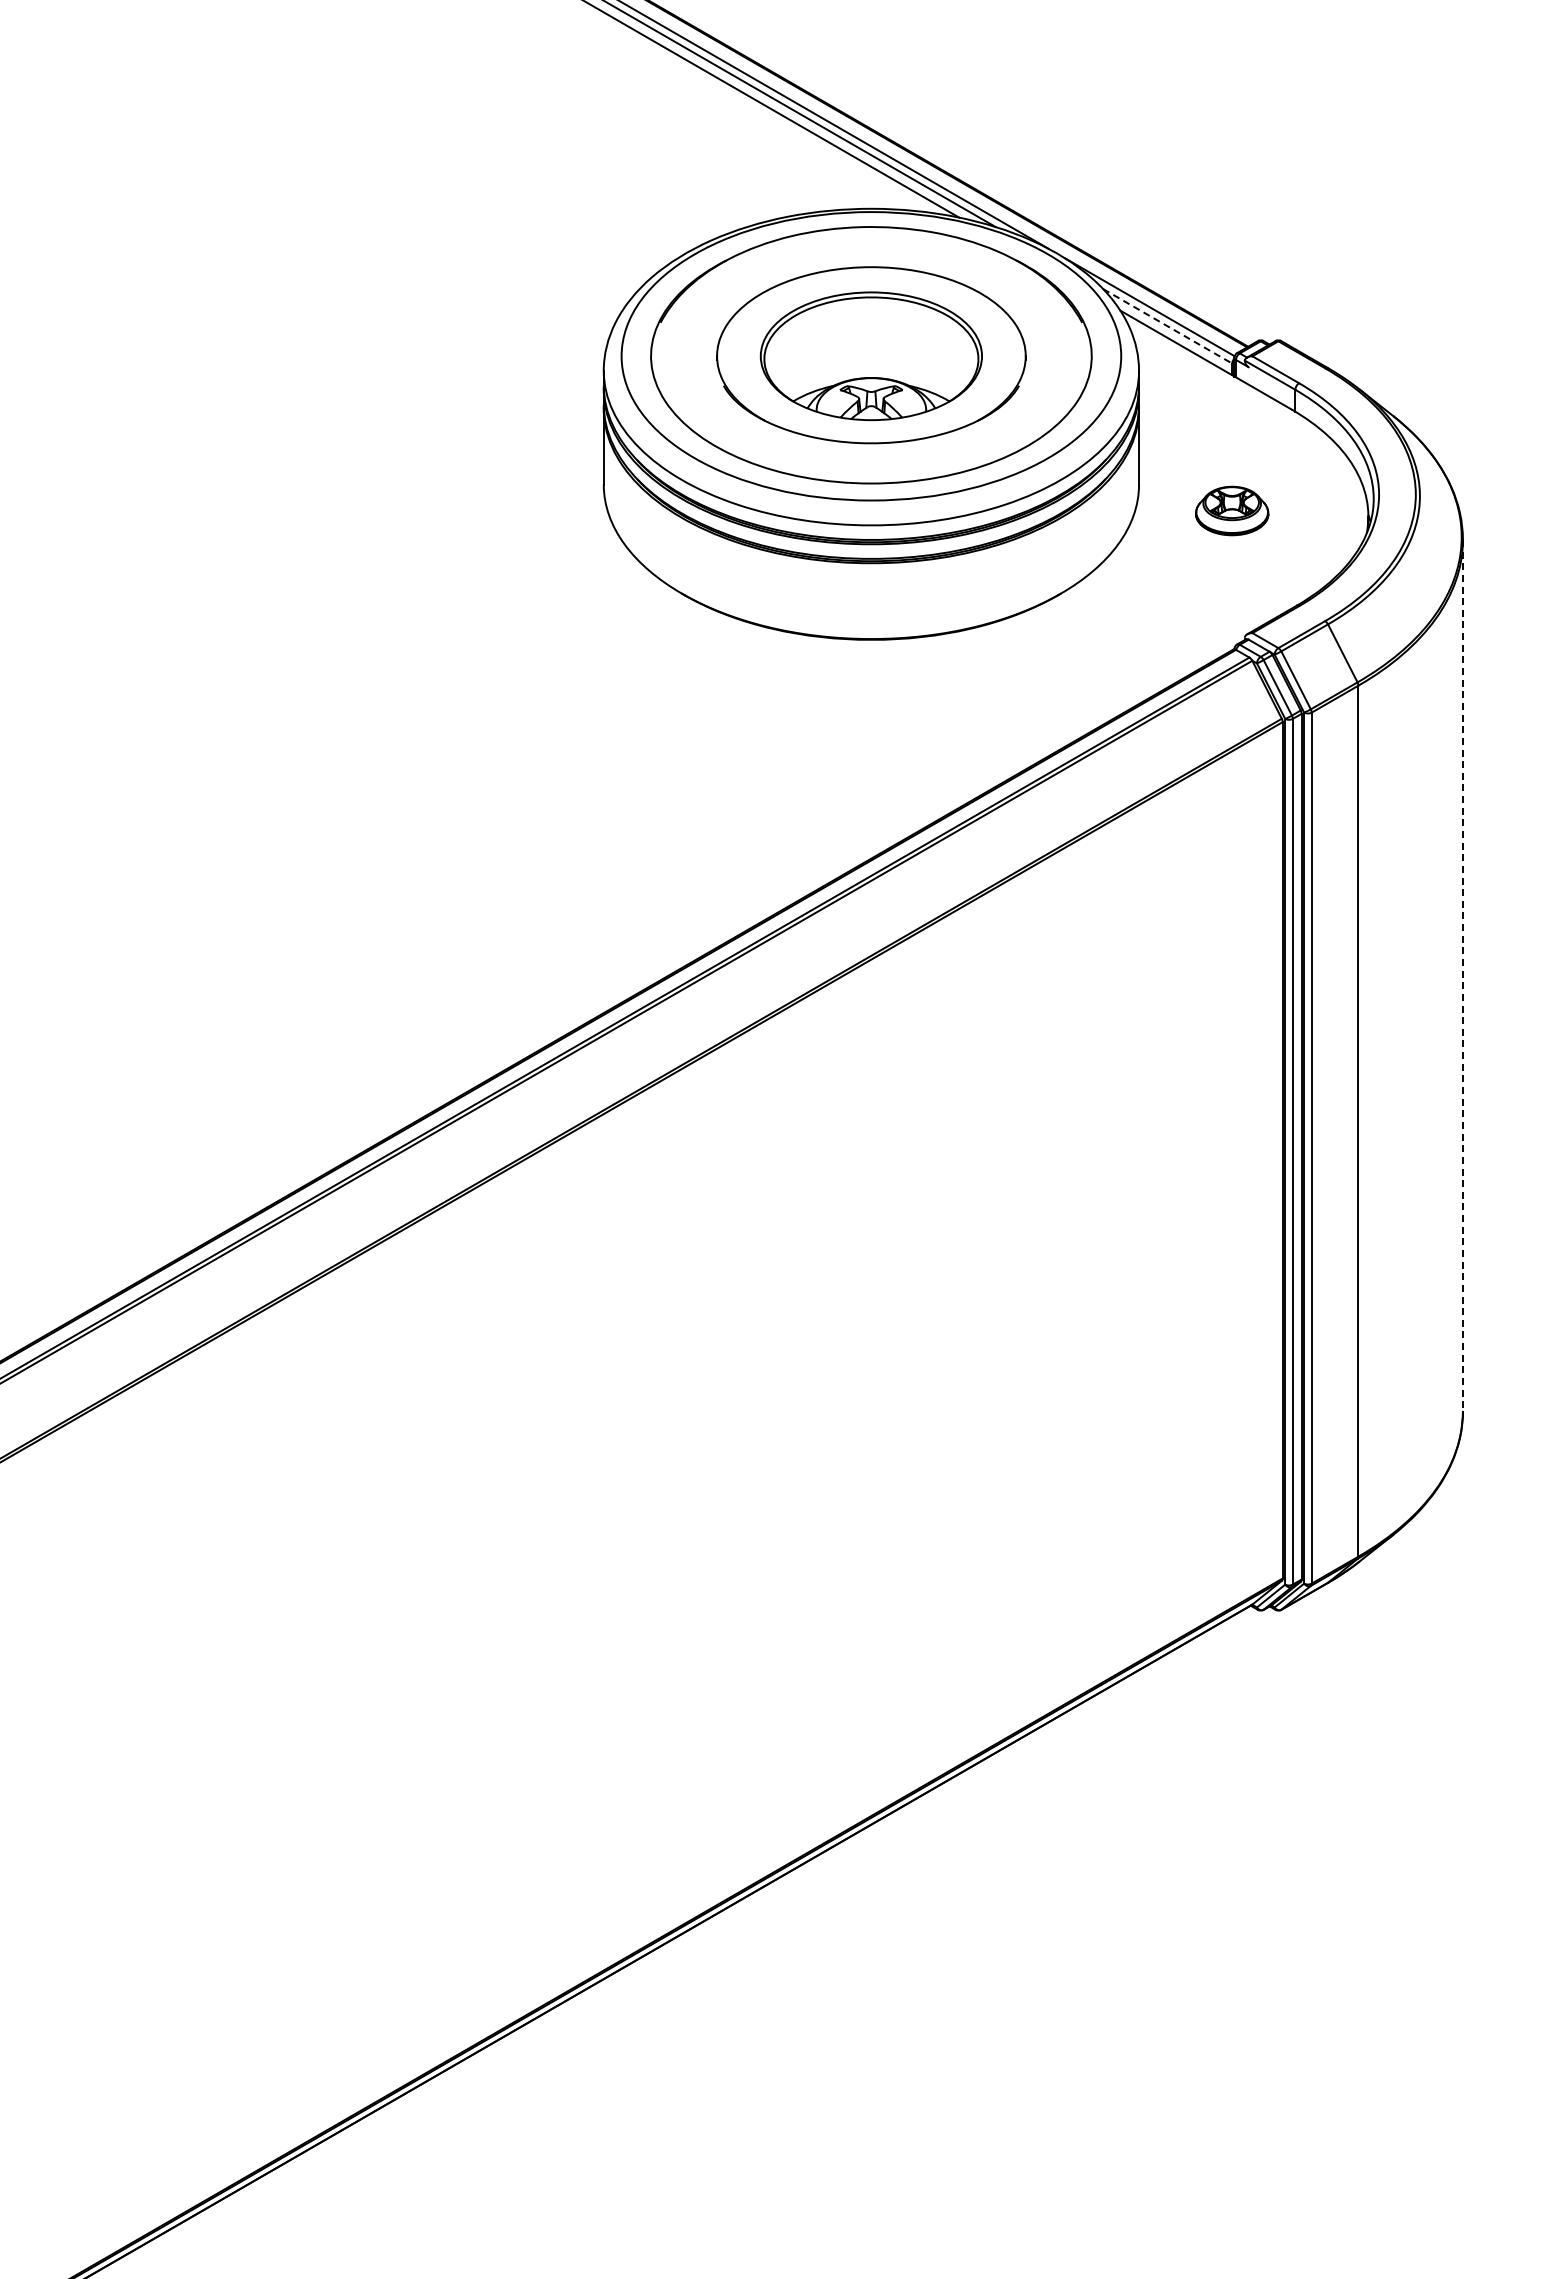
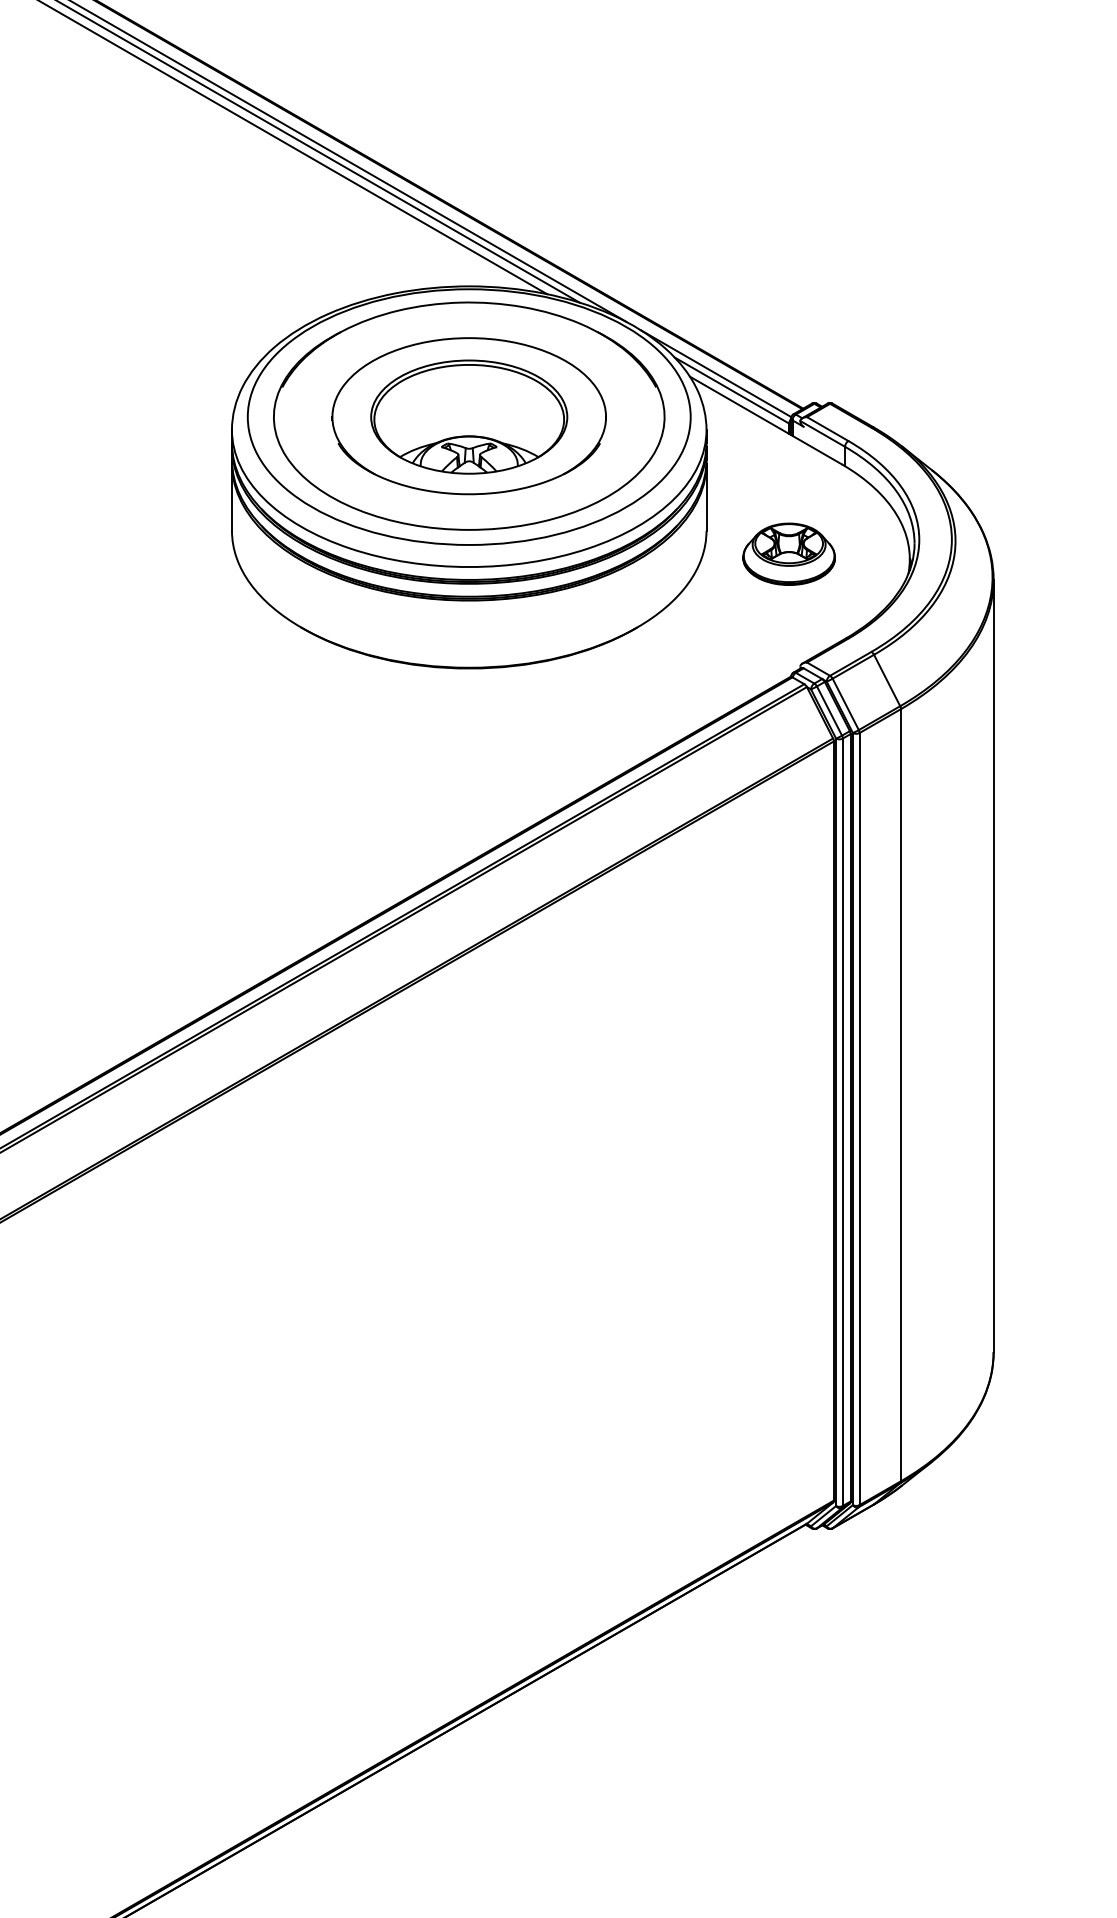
line: (1168, 326) -> (732, 390), dashed -> solid
part: (1231, 510) -> (788, 553), size x1.43
line: (1462, 975) -> (993, 966), dashed -> solid

